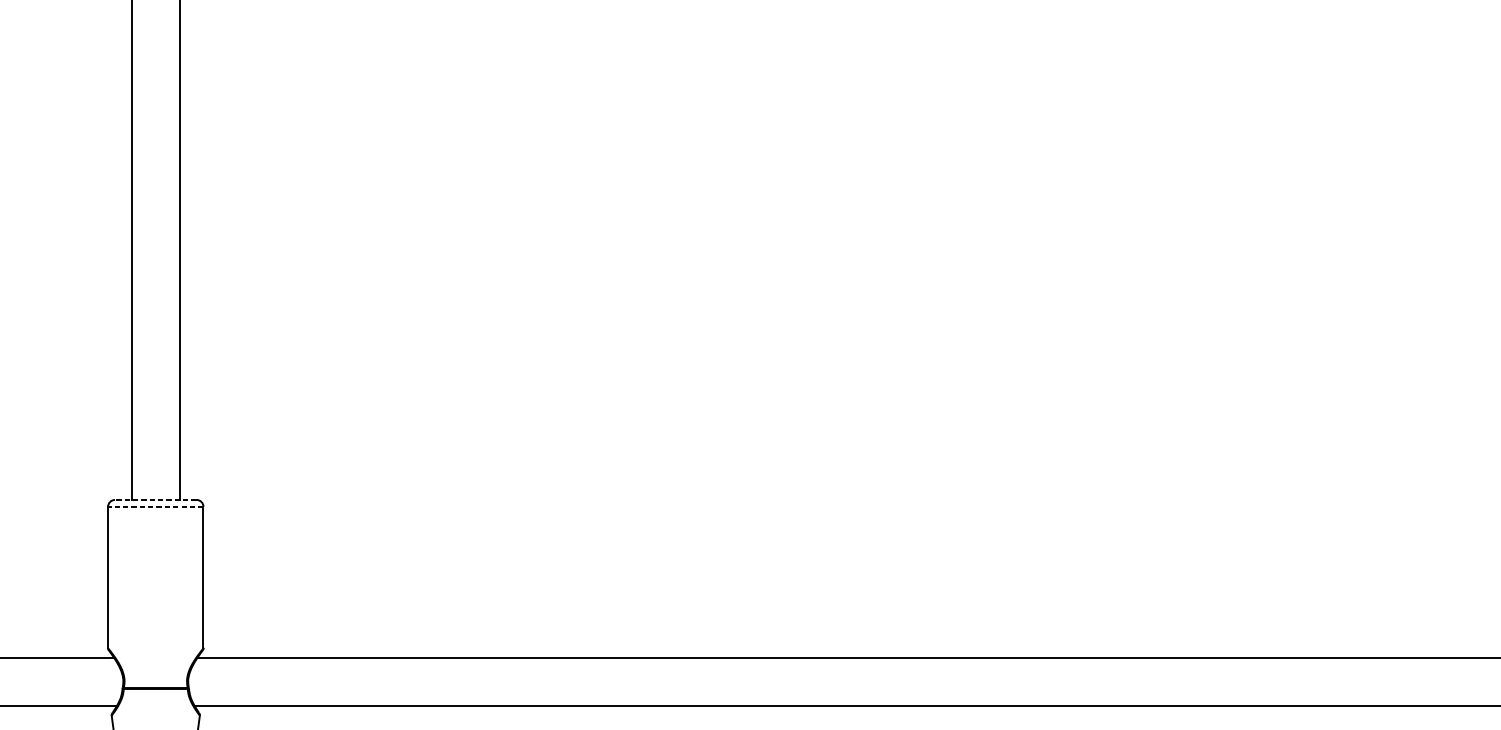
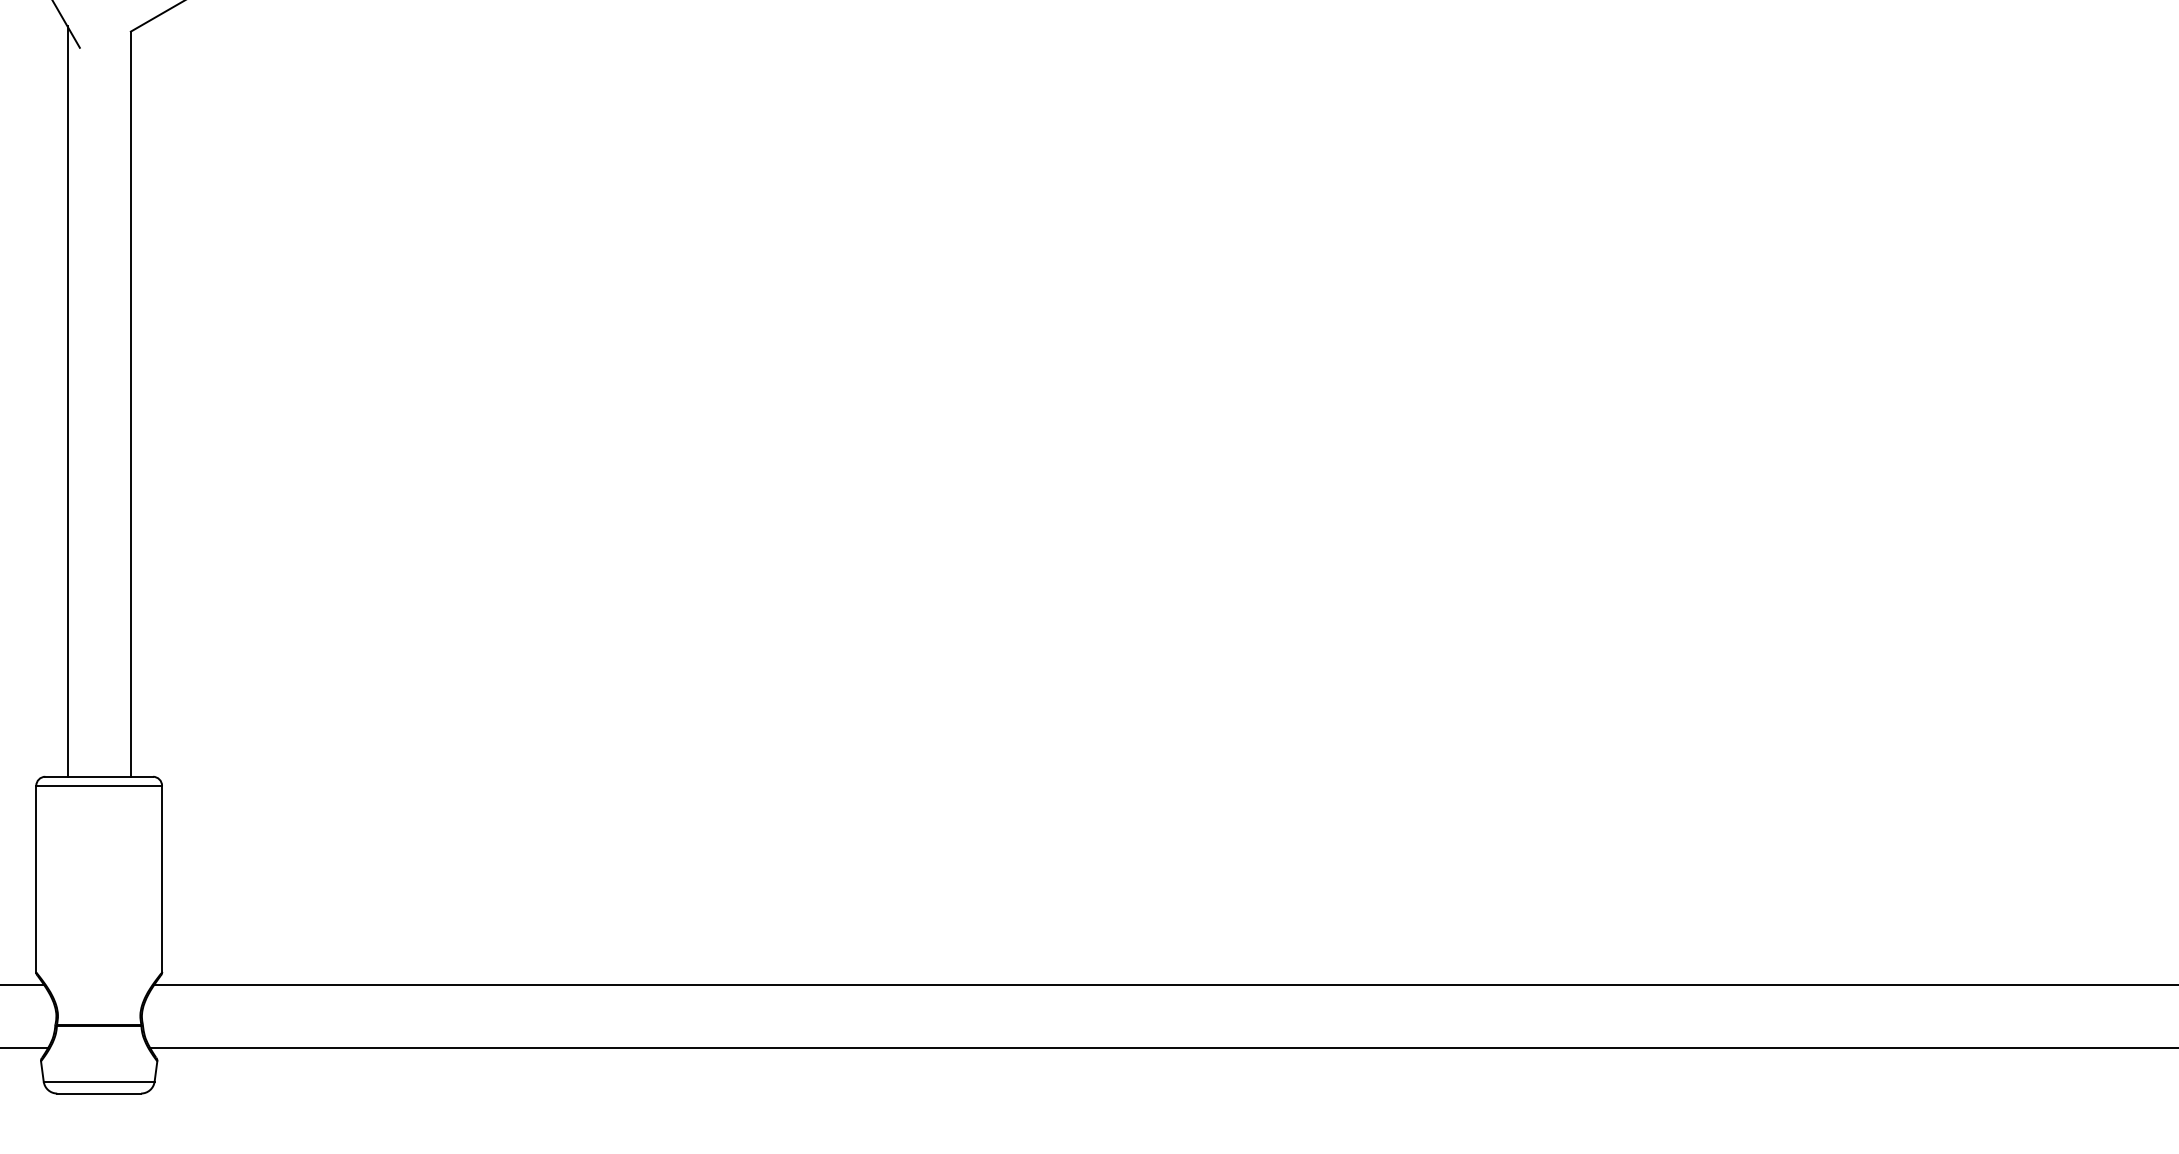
line: (156, 499) -> (99, 776), dashed -> solid
line: (156, 506) -> (99, 785), dashed -> solid

